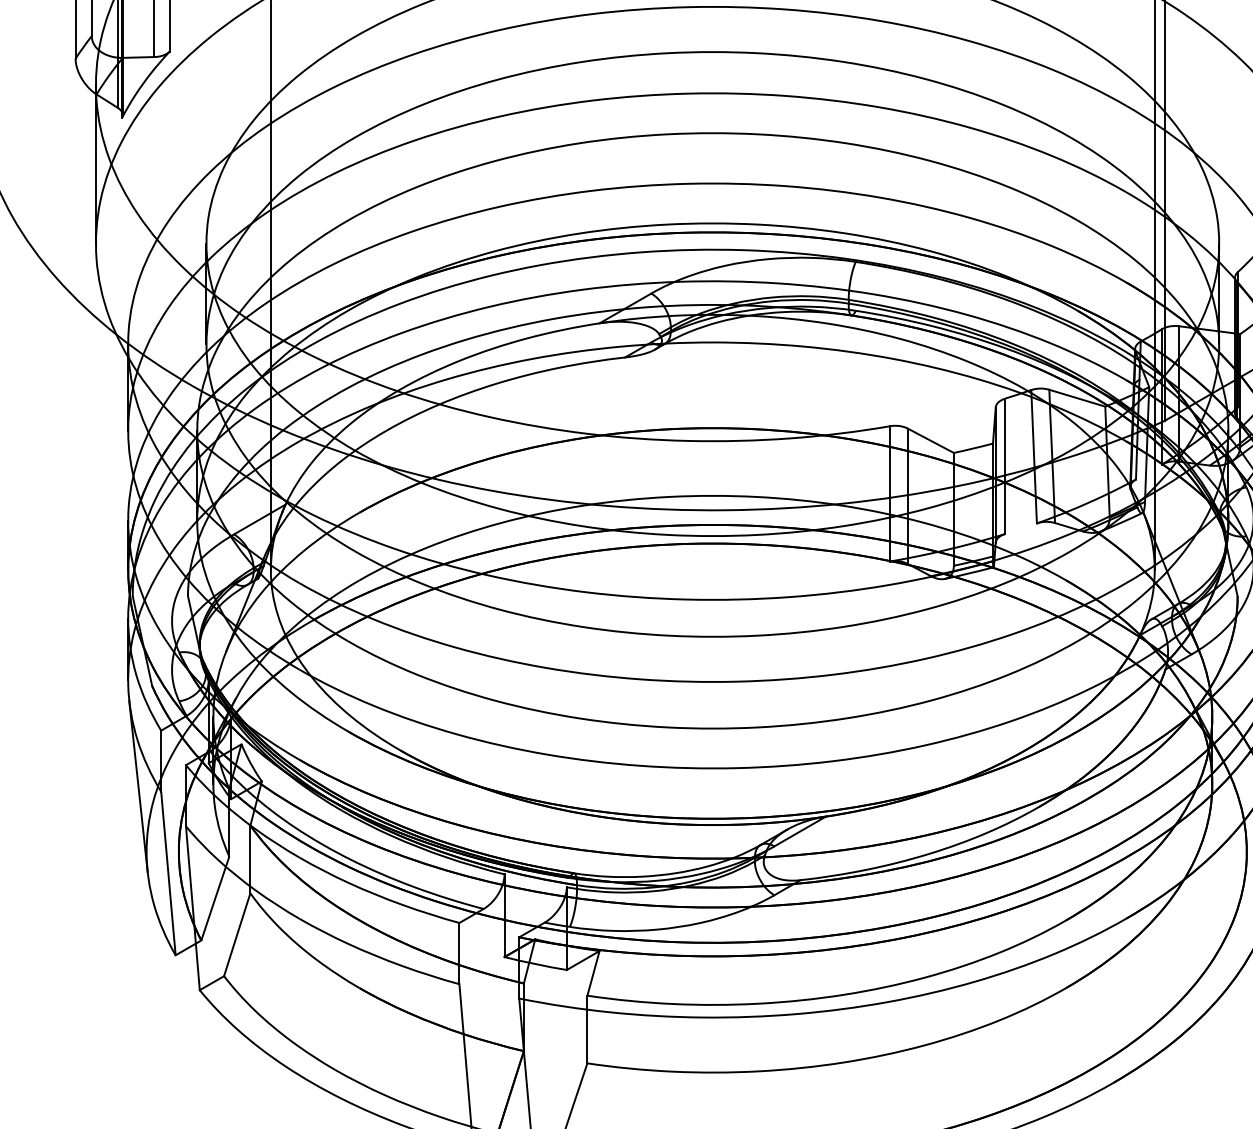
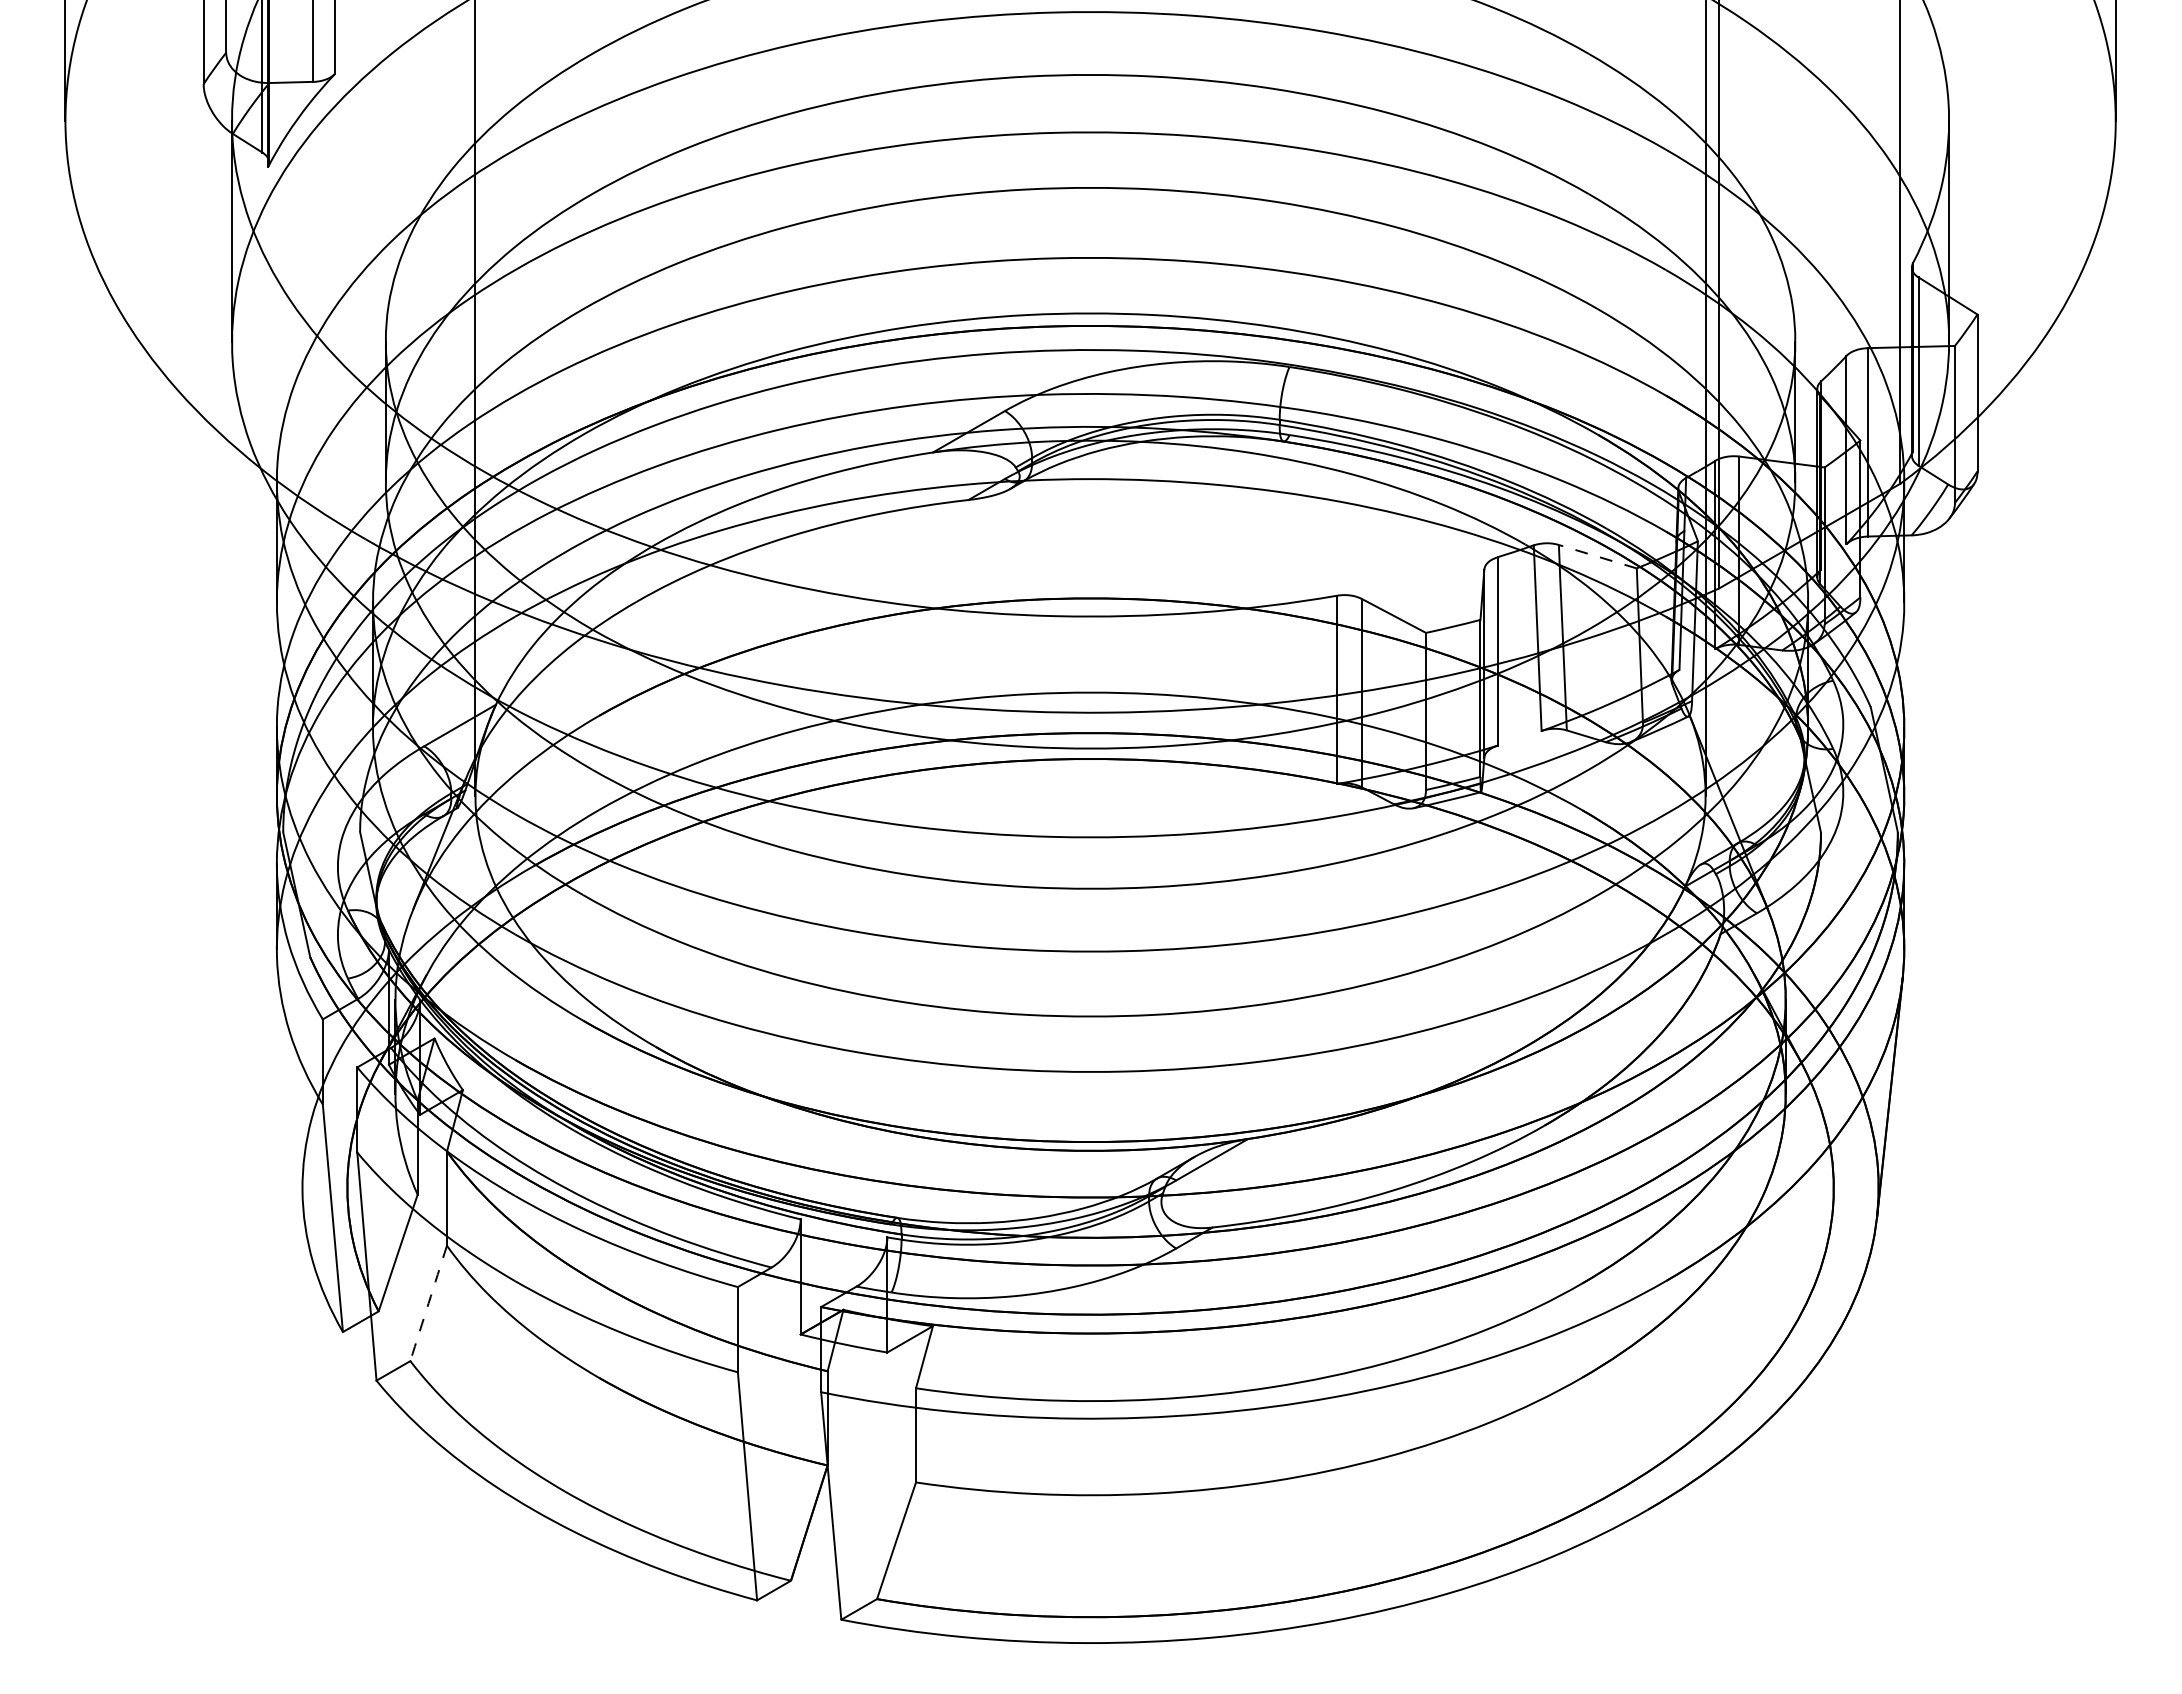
line: (1077, 398) -> (1597, 556), solid -> dashed
line: (138, 786) -> (291, 1096), removed
arc: (237, 934) -> (428, 1303), solid -> dashed

